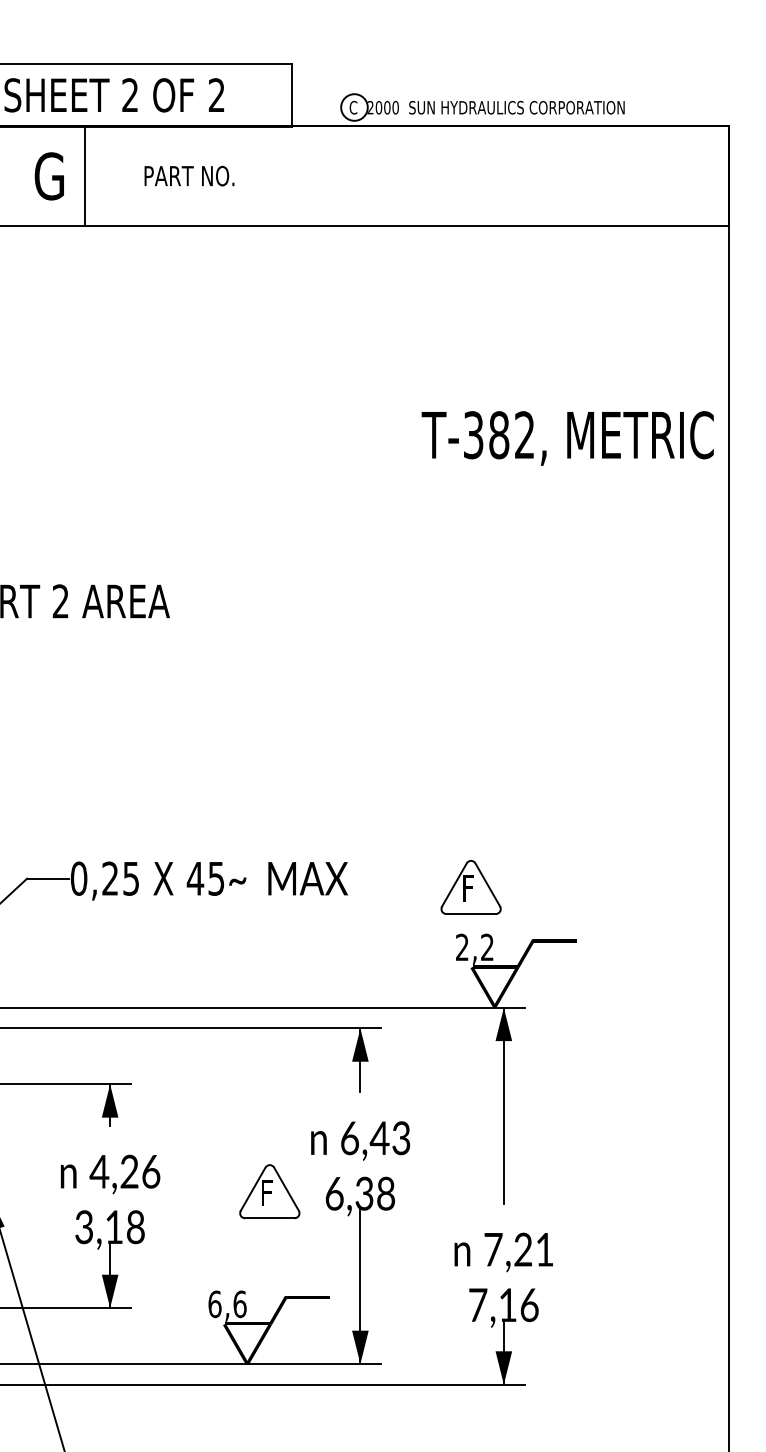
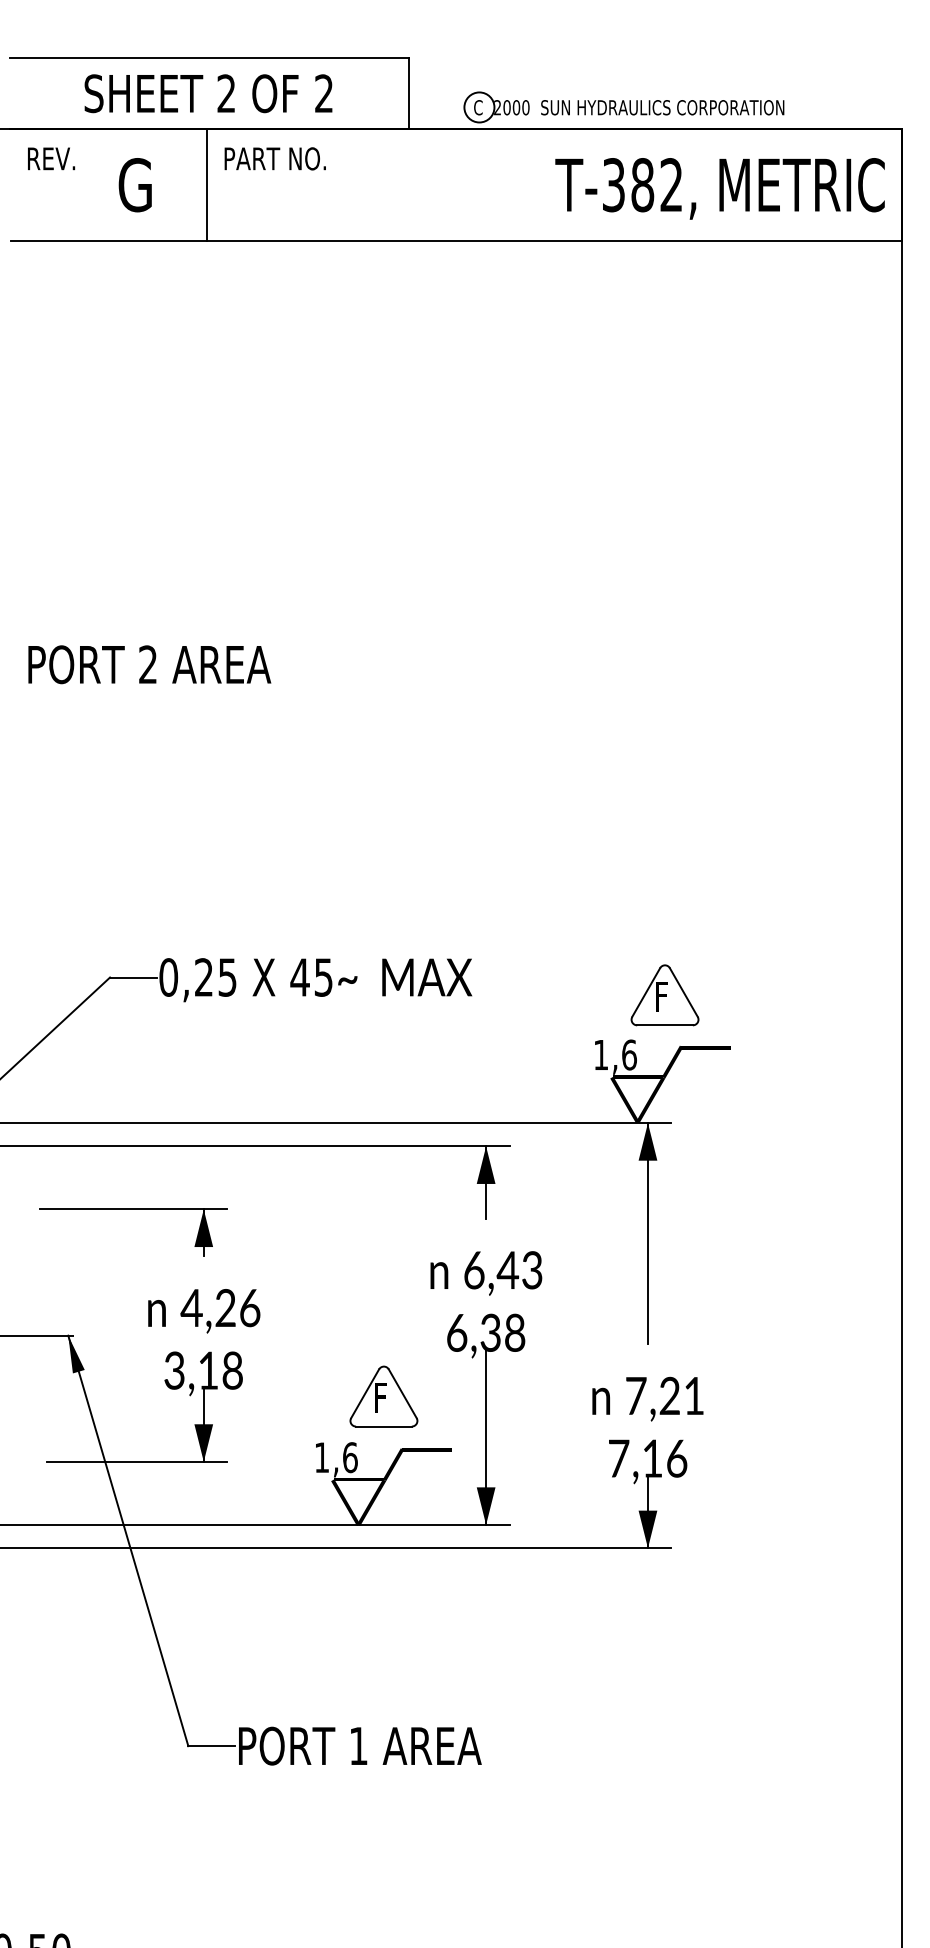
line: (85, 175) -> (207, 184), moved
text: (188, 175) -> (274, 158), moved
text: (567, 438) -> (719, 188), moved
part: (470, 887) -> (664, 995), moved
text: (475, 946) -> (615, 1054), 2,2 -> 1,6
part: (269, 1191) -> (383, 1396), moved
text: (214, 1304) -> (321, 1457), 6,6 -> 1,6

